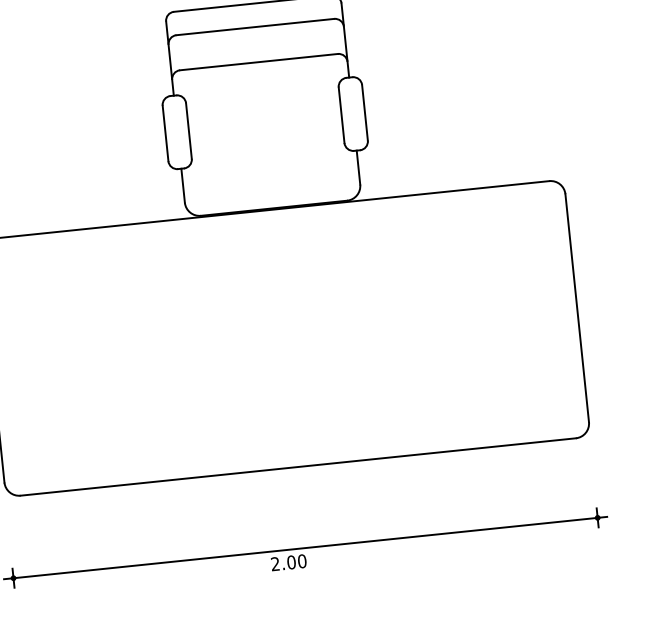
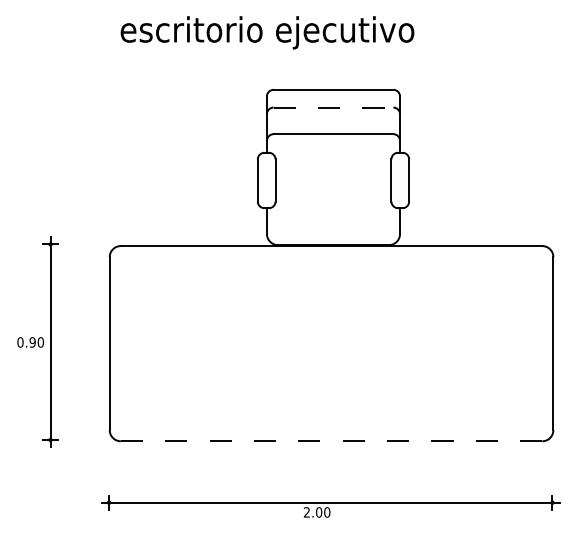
line: (255, 26) -> (333, 107), solid -> dashed
line: (298, 467) -> (331, 441), solid -> dashed

